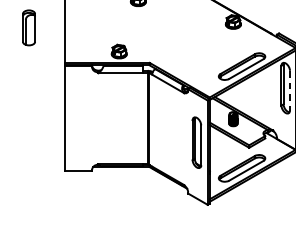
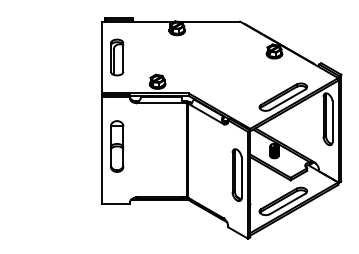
part: (29, 27) -> (117, 57), moved
line: (290, 91) -> (332, 122), dashed -> solid
part: (80, 114) -> (117, 146), added

